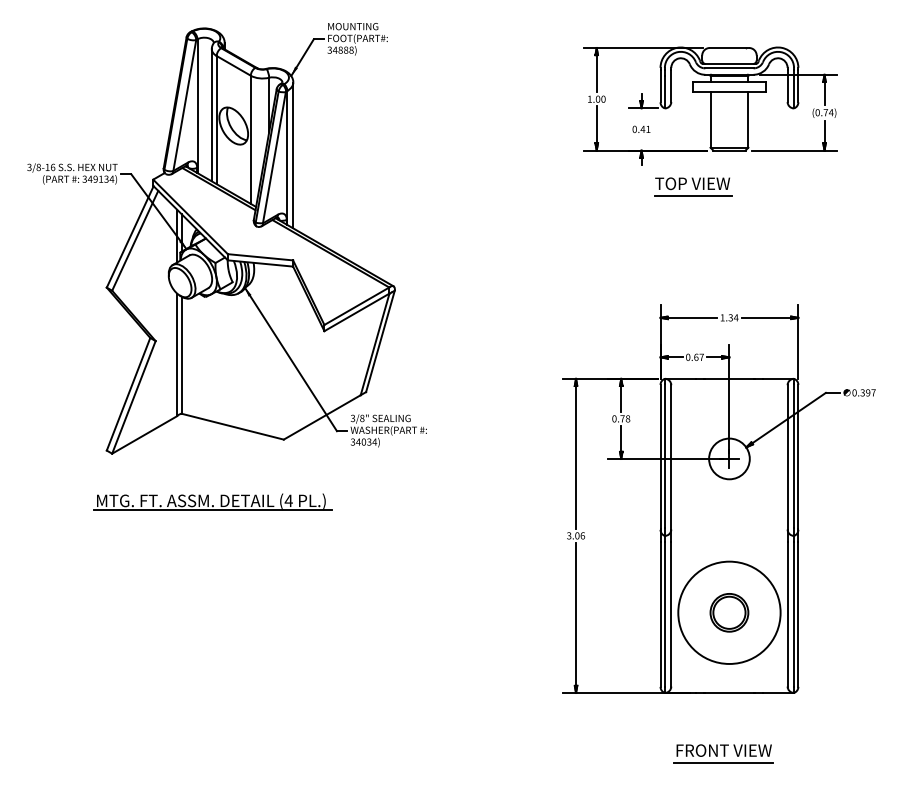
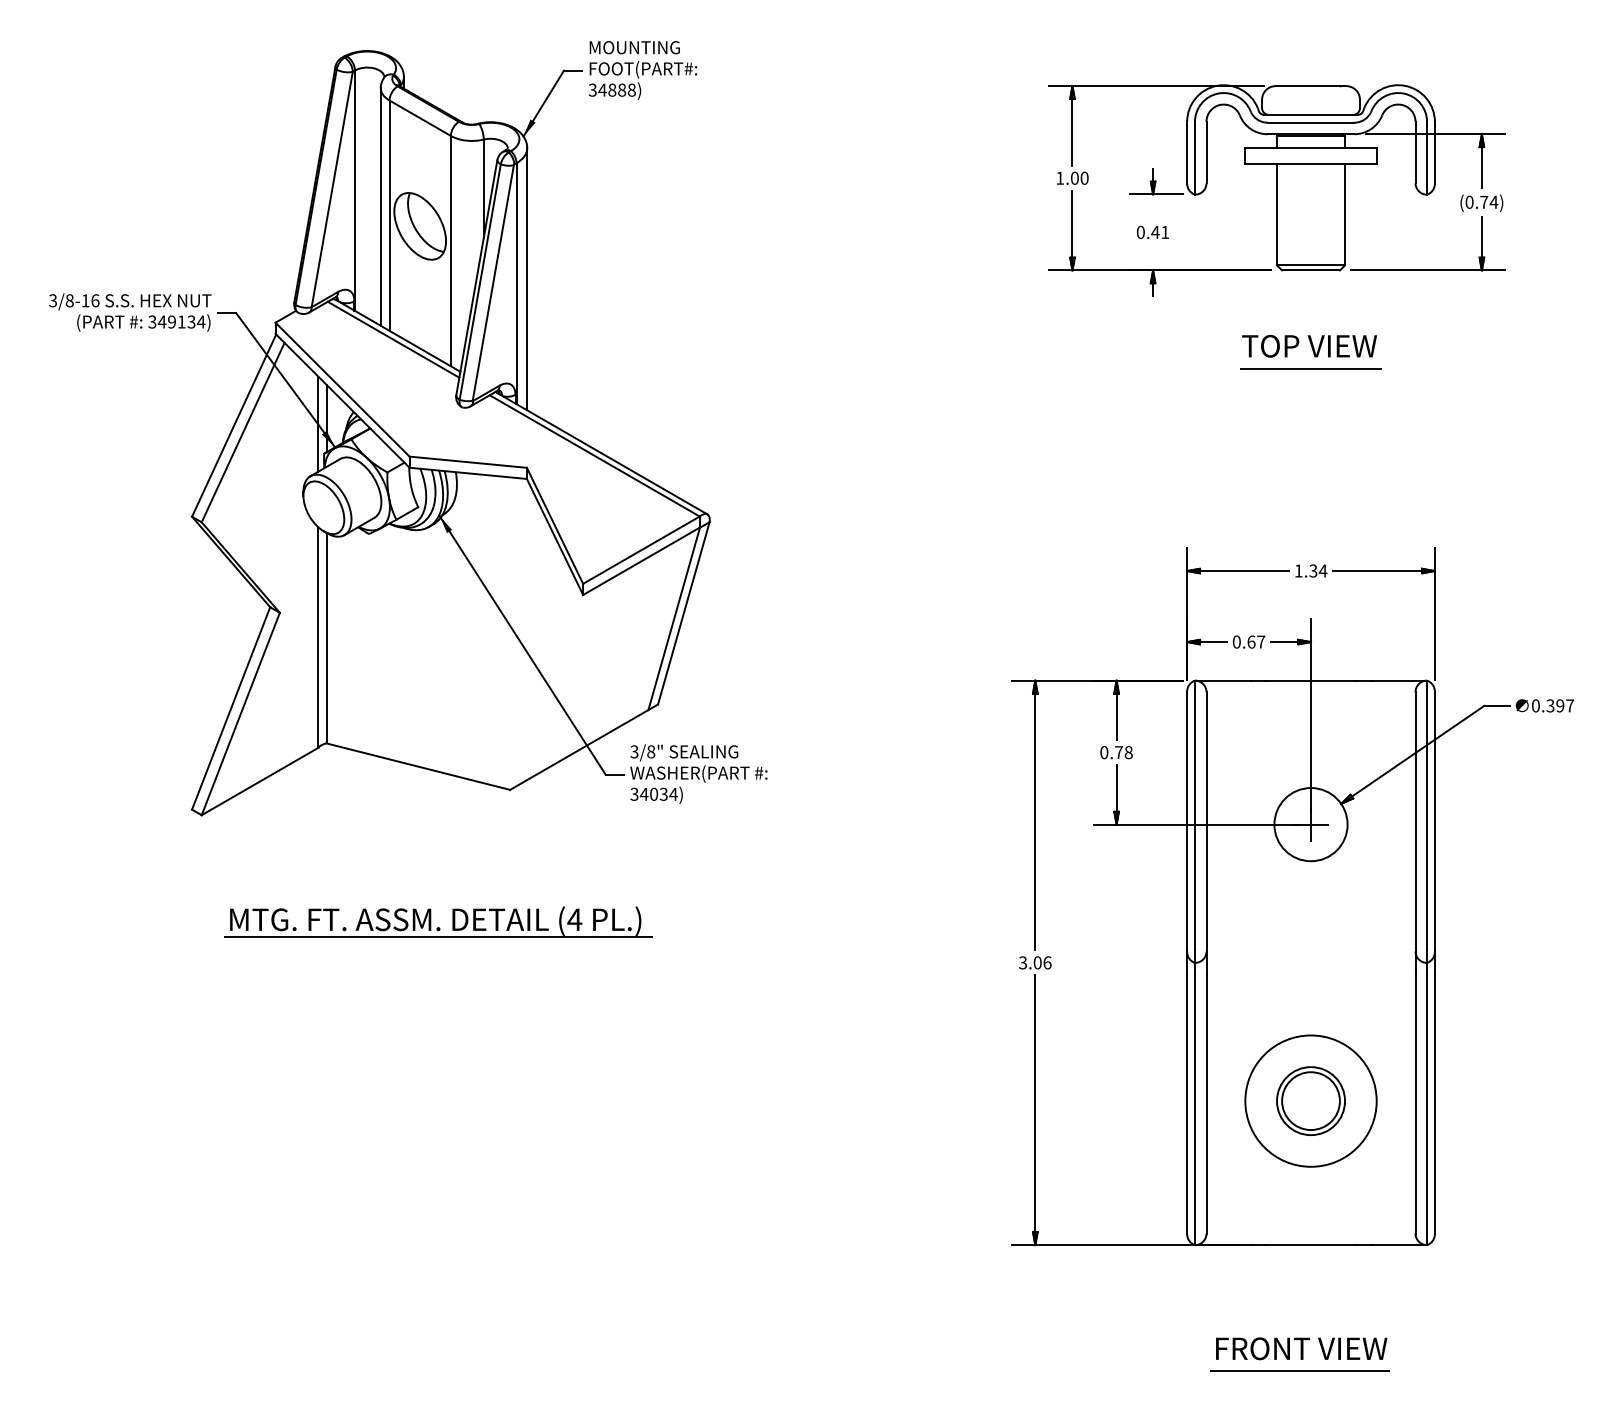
part: (693, 186) -> (1311, 351), moved
part: (212, 501) -> (437, 920), moved
circle: (729, 612) -> (1311, 1100), size x0.71

